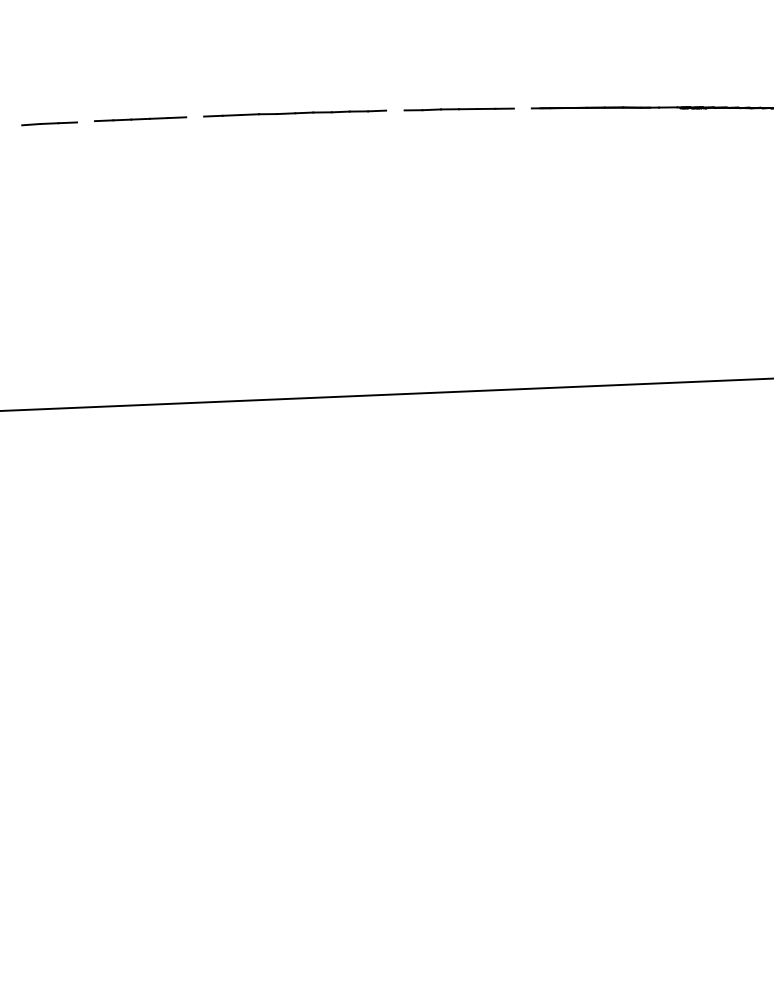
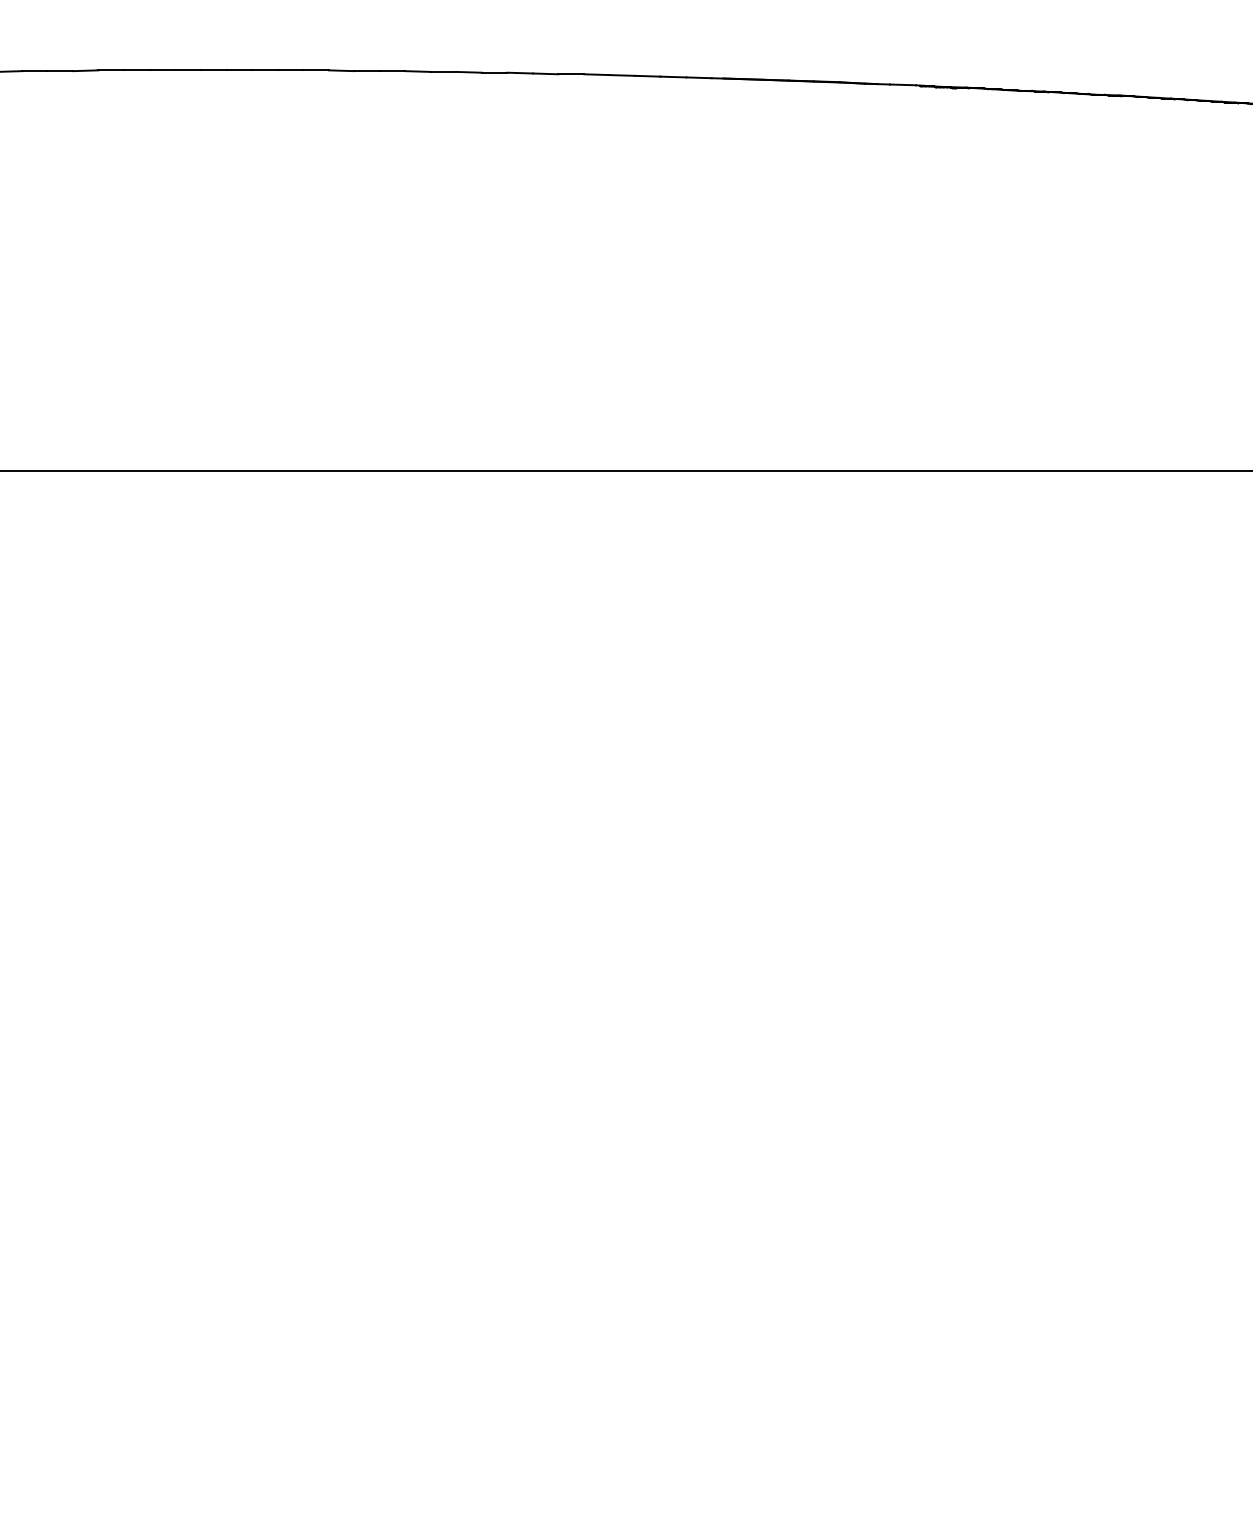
line: (522, 108) -> (698, 77), added
line: (395, 110) -> (520, 72), added
line: (194, 117) -> (238, 70), added
line: (85, 121) -> (85, 70), added

